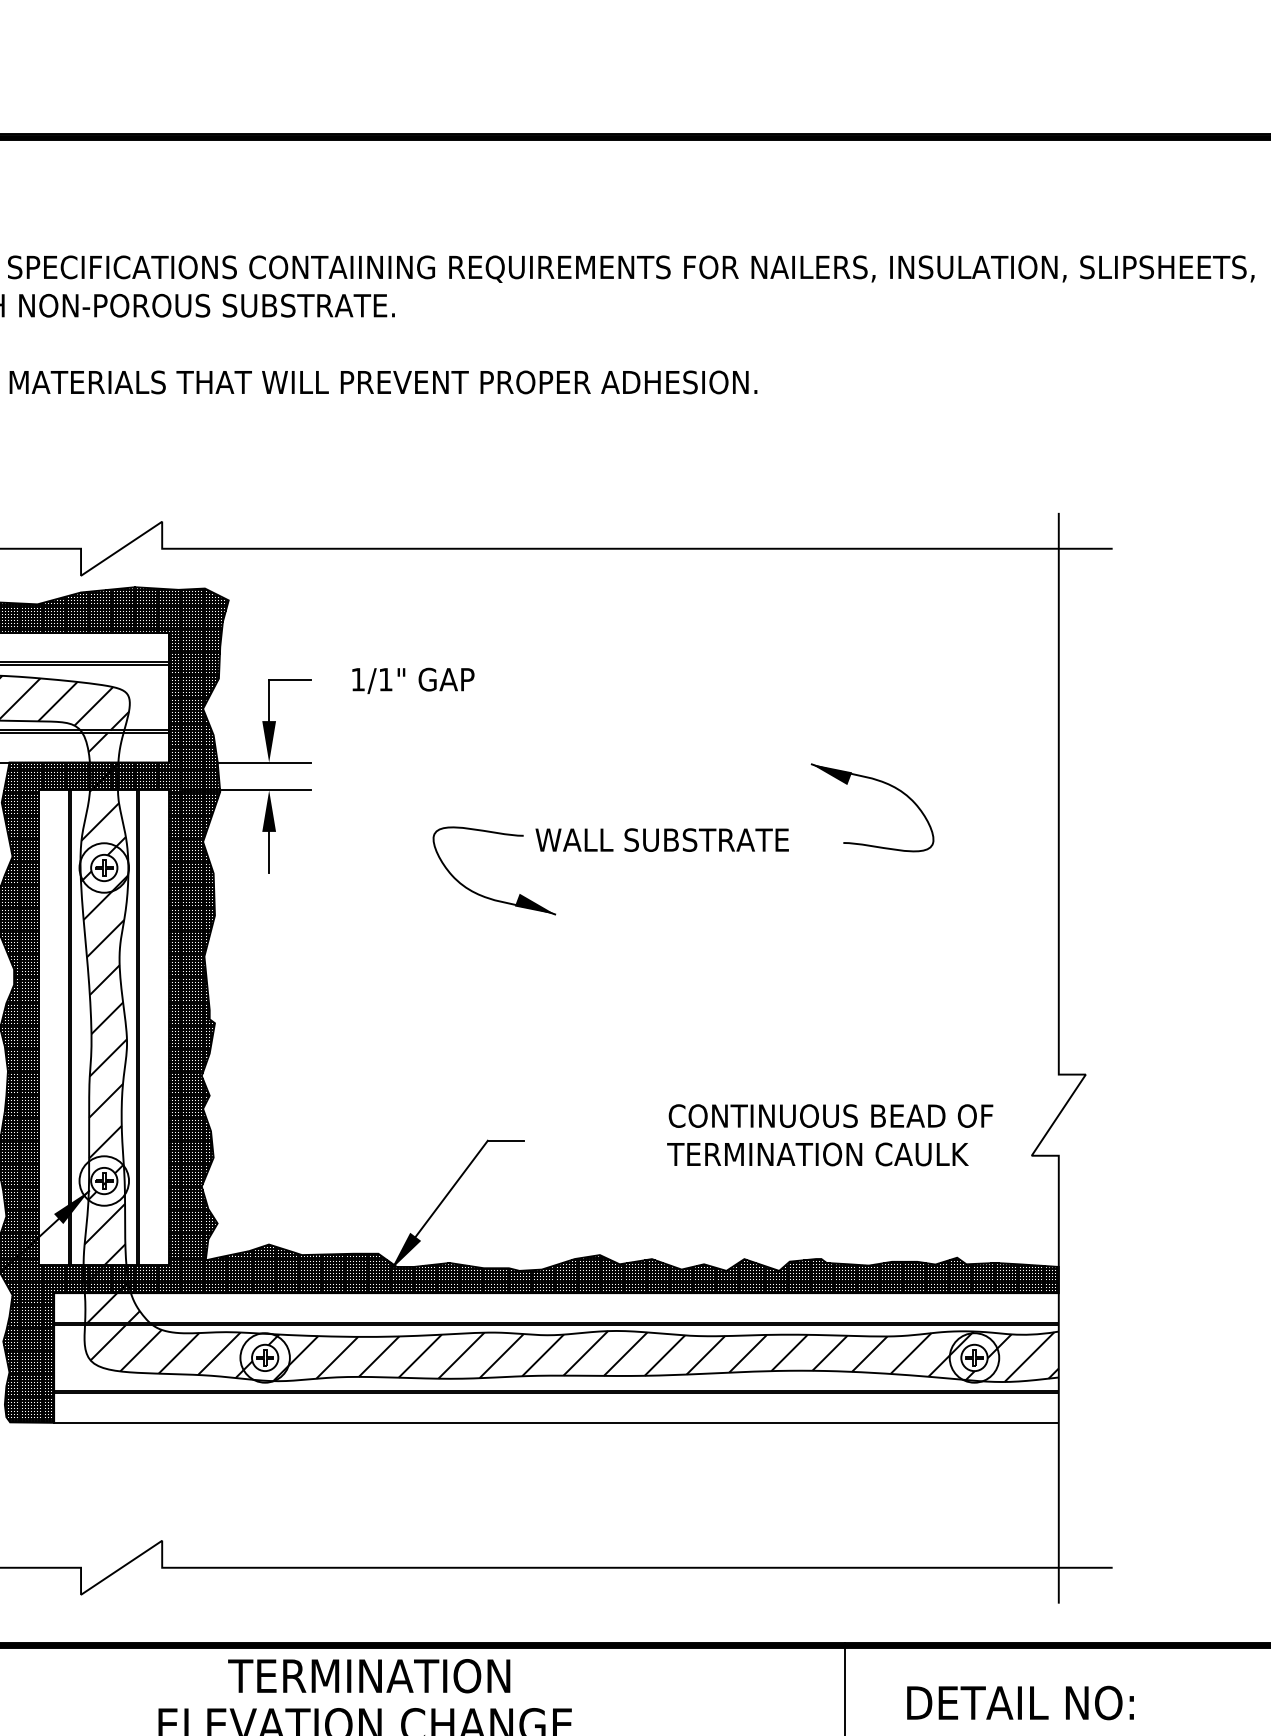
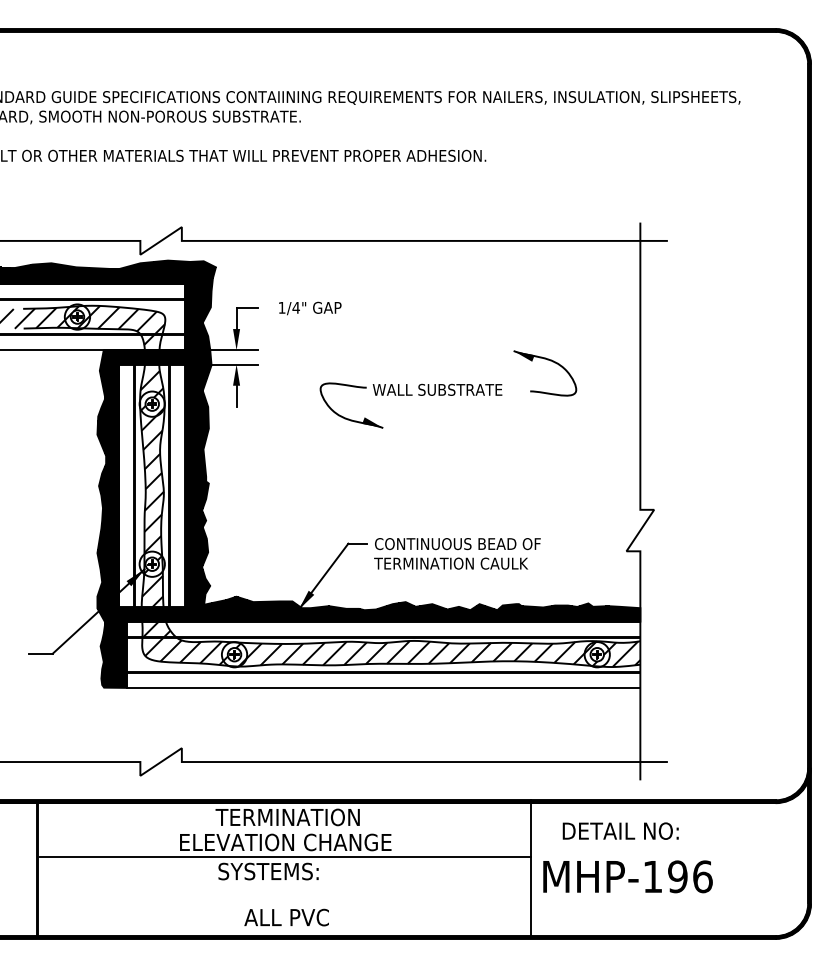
text: (384, 678) -> (295, 307), 1/1" -> 1/4"
text: (830, 1134) -> (457, 553), moved

